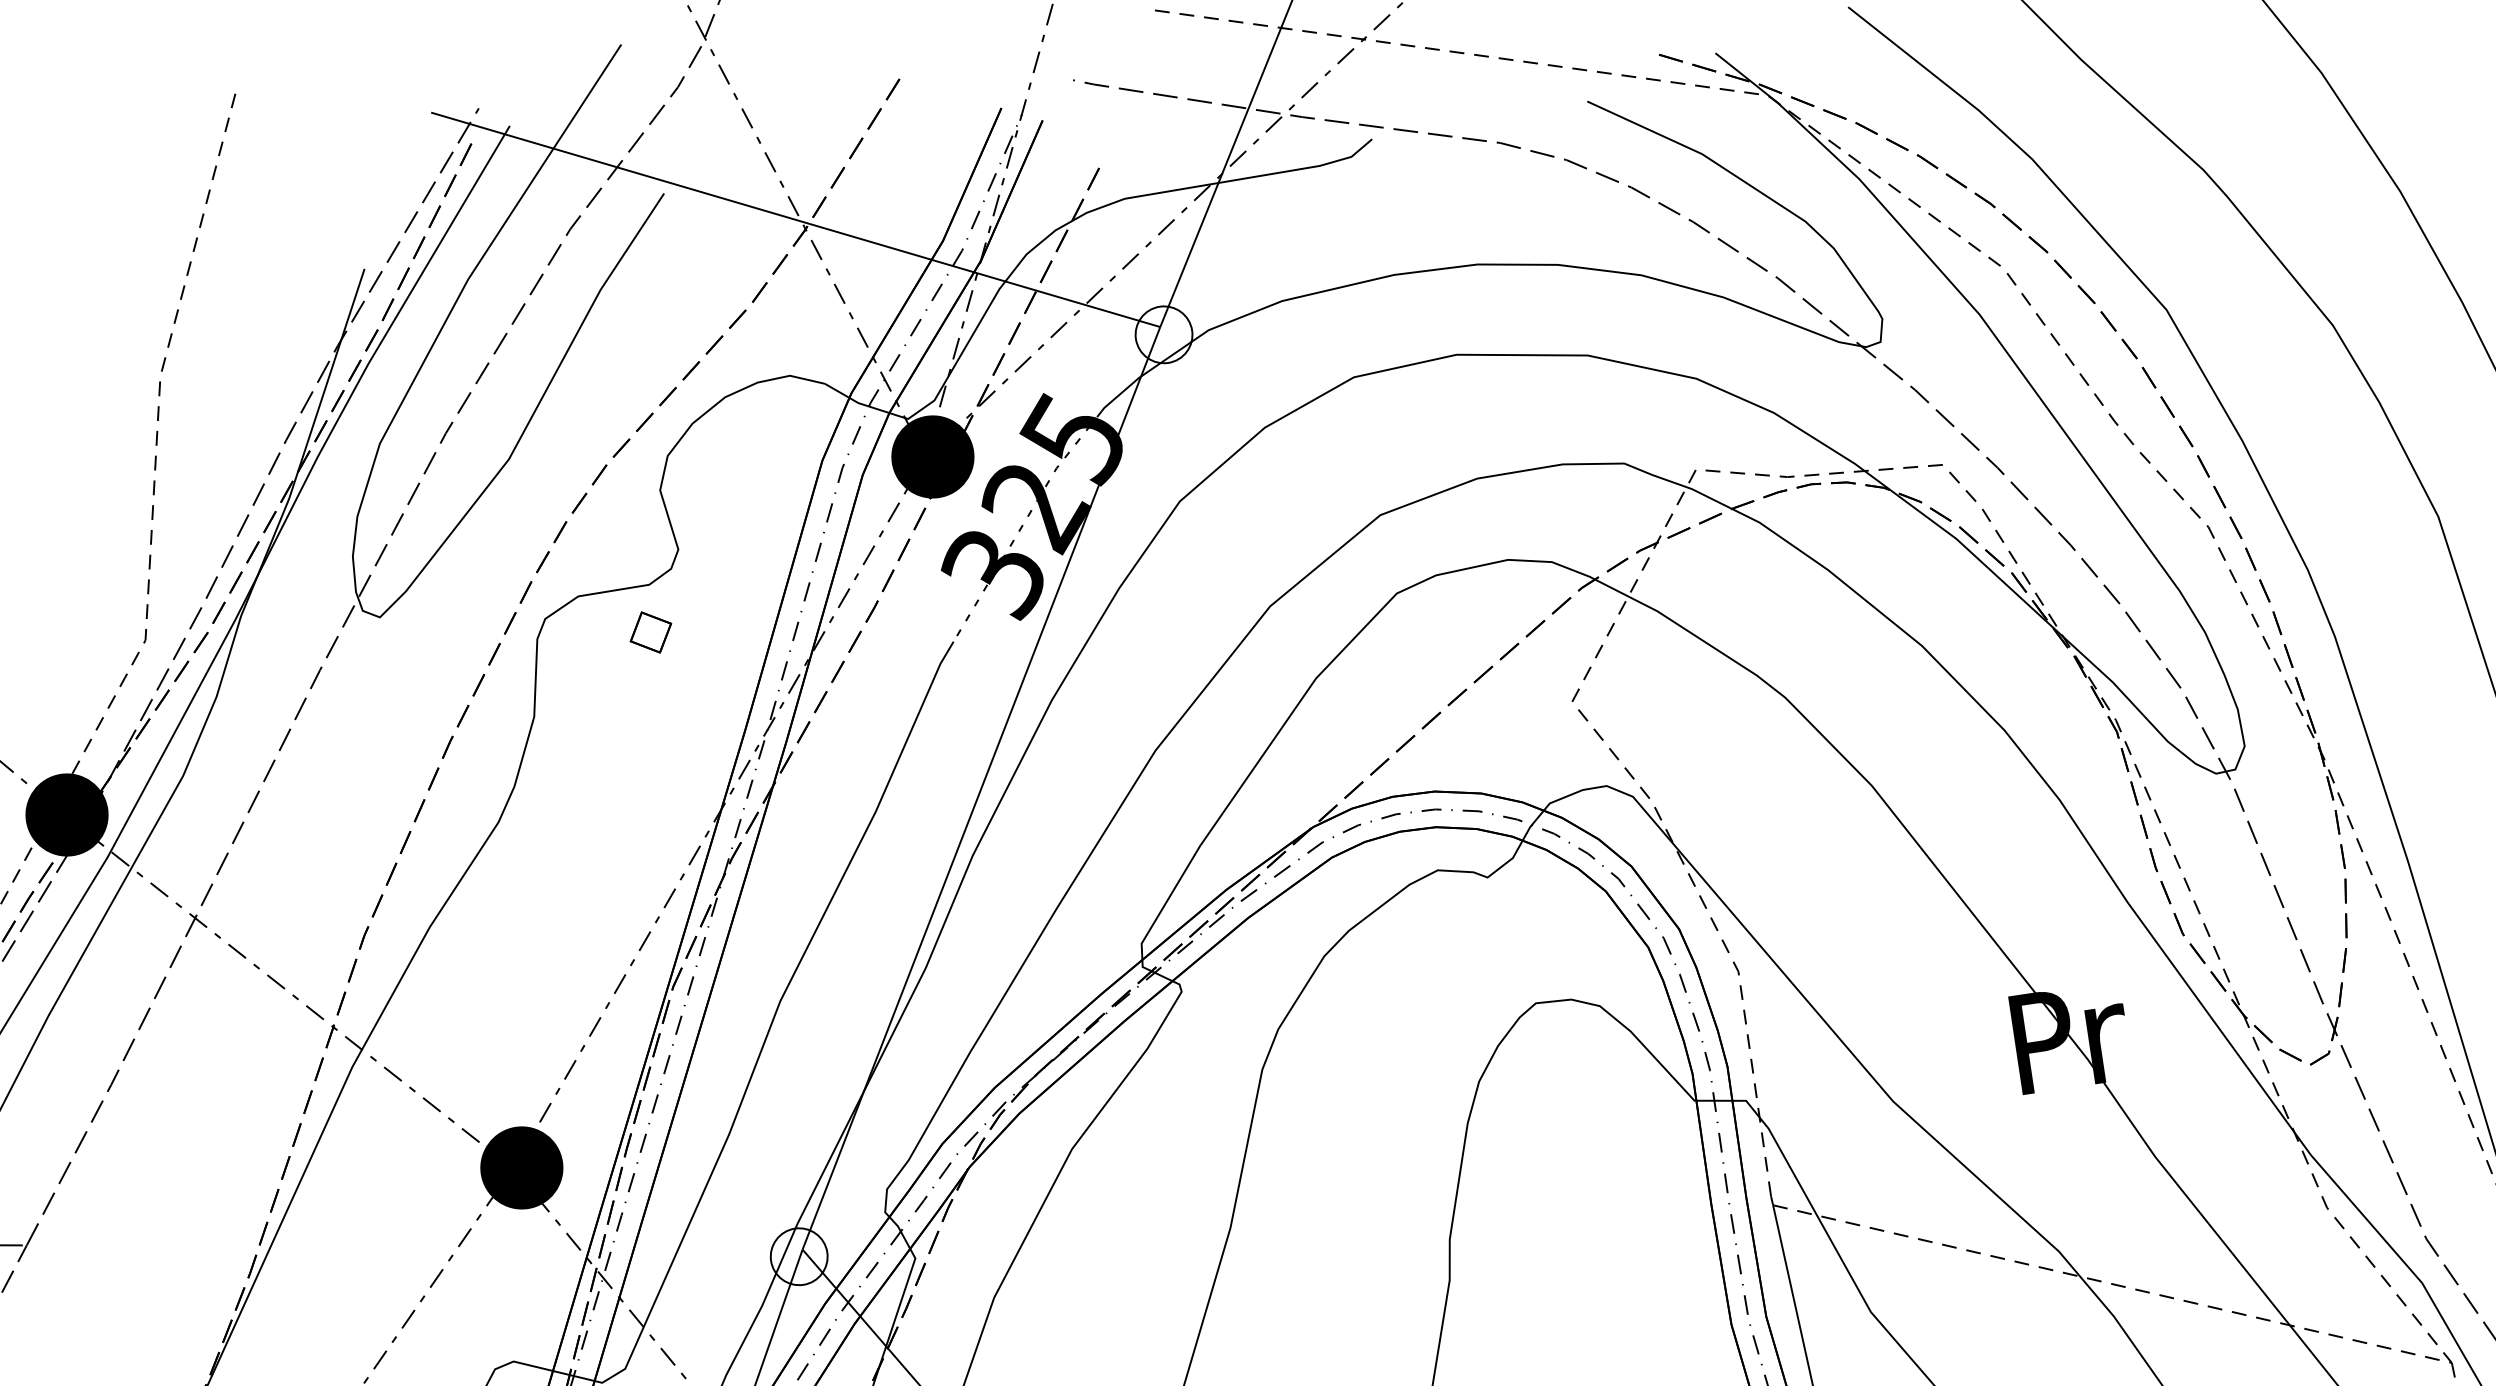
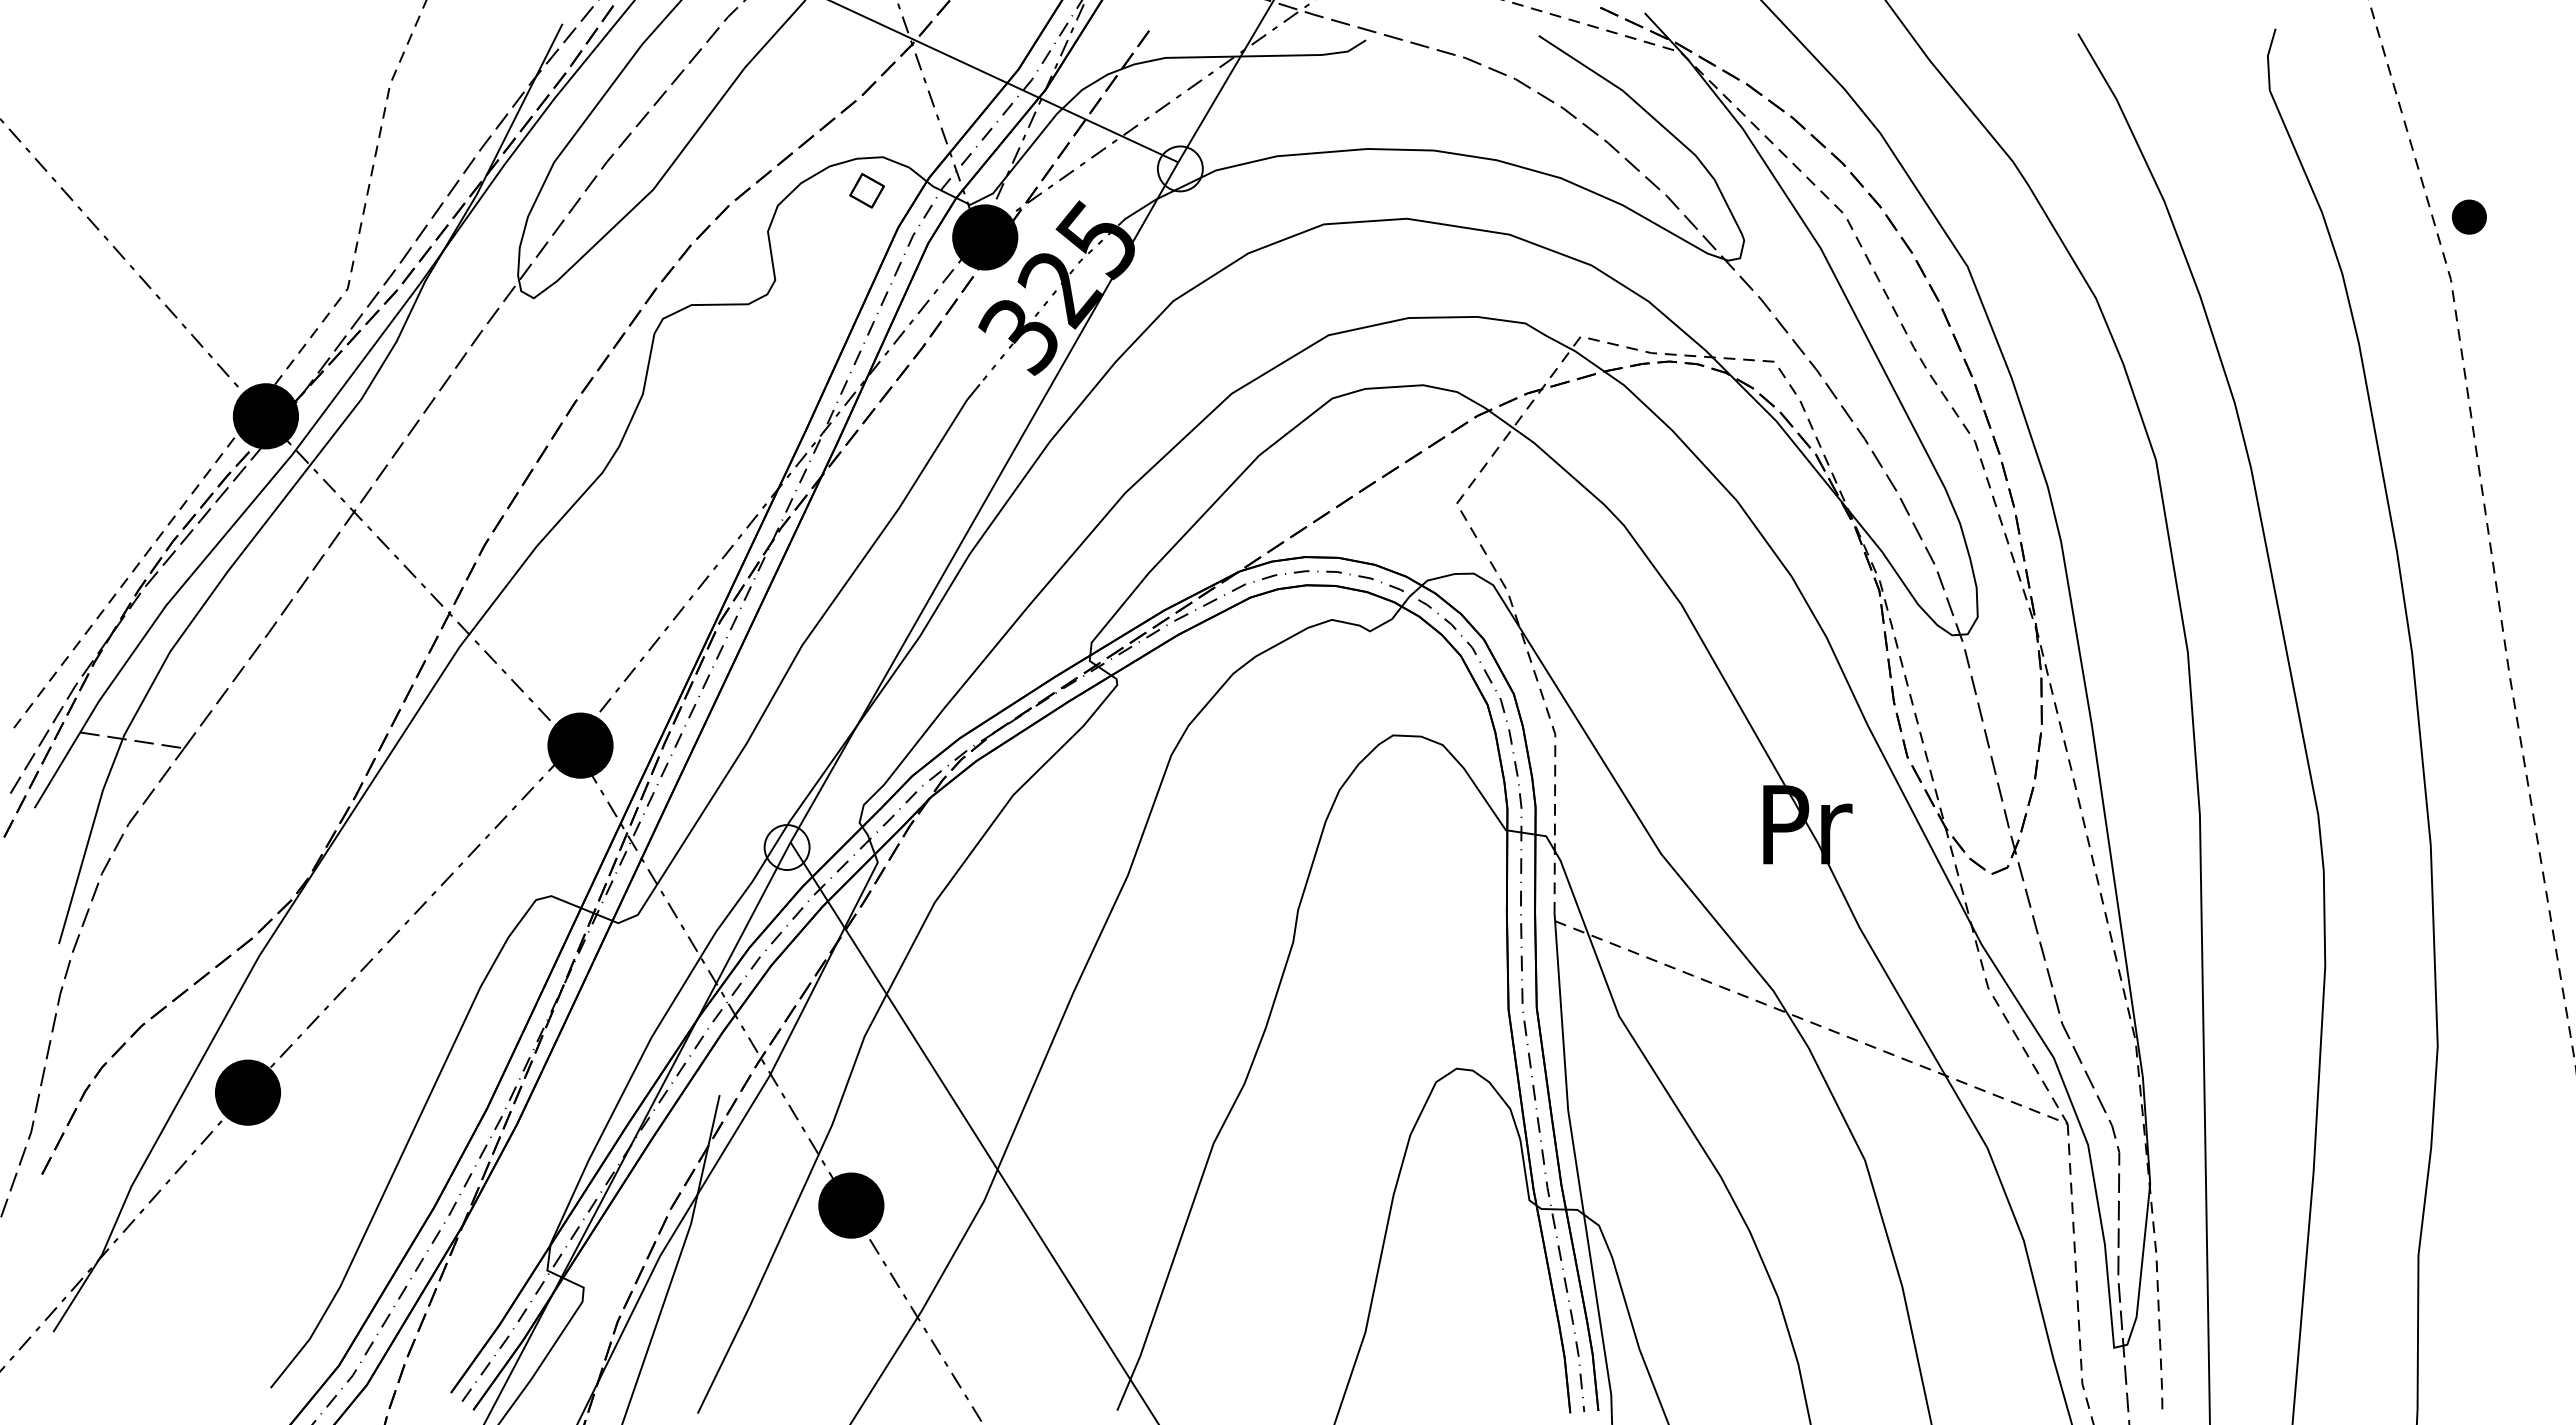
part: (650, 632) -> (866, 190), moved

